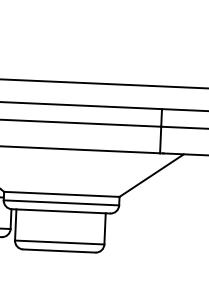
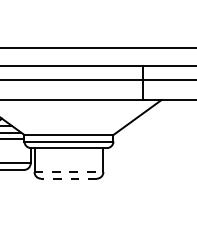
line: (60, 243) -> (69, 172), solid -> dashed
line: (58, 250) -> (68, 178), solid -> dashed

